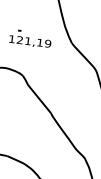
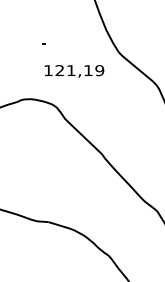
text: (30, 42) -> (74, 71), moved

